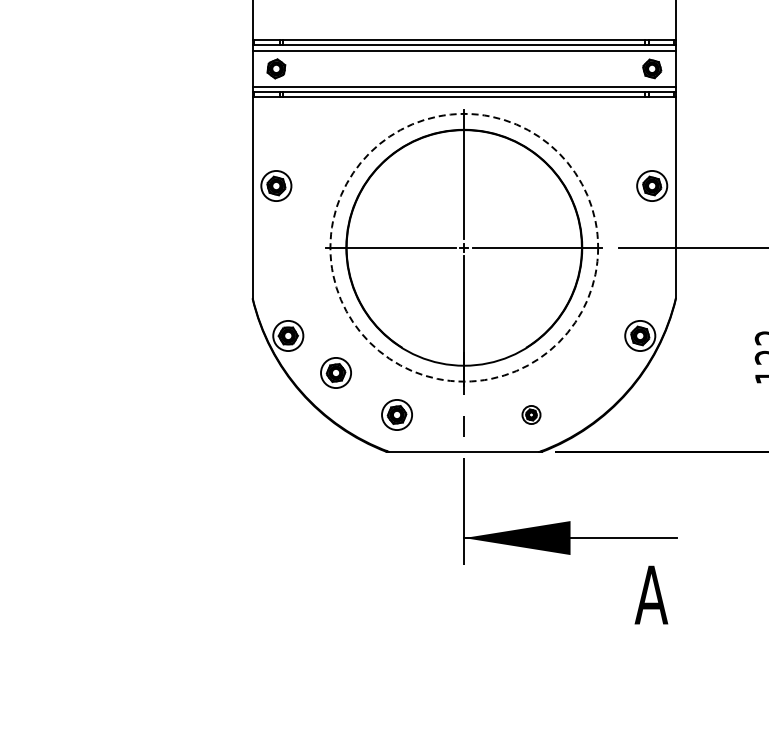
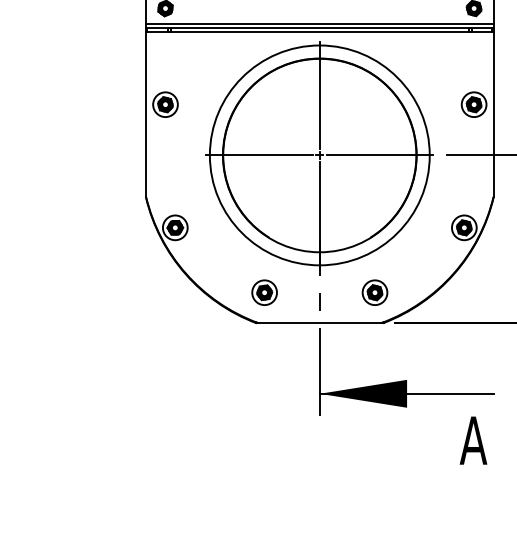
circle: (464, 247) -> (319, 155), dashed -> solid
part: (335, 372) -> (214, 257), removed
part: (531, 414) -> (375, 292), size x1.67

